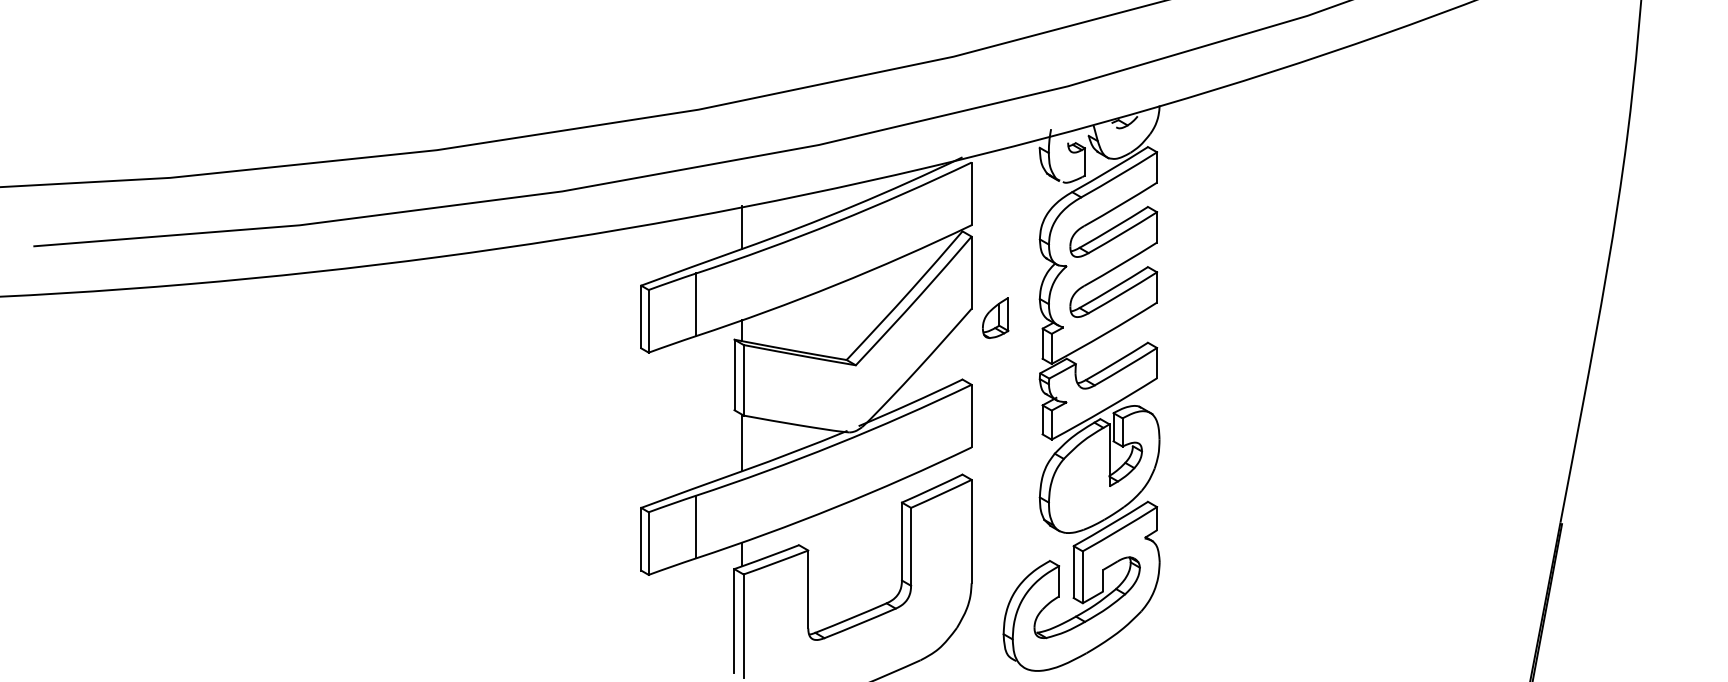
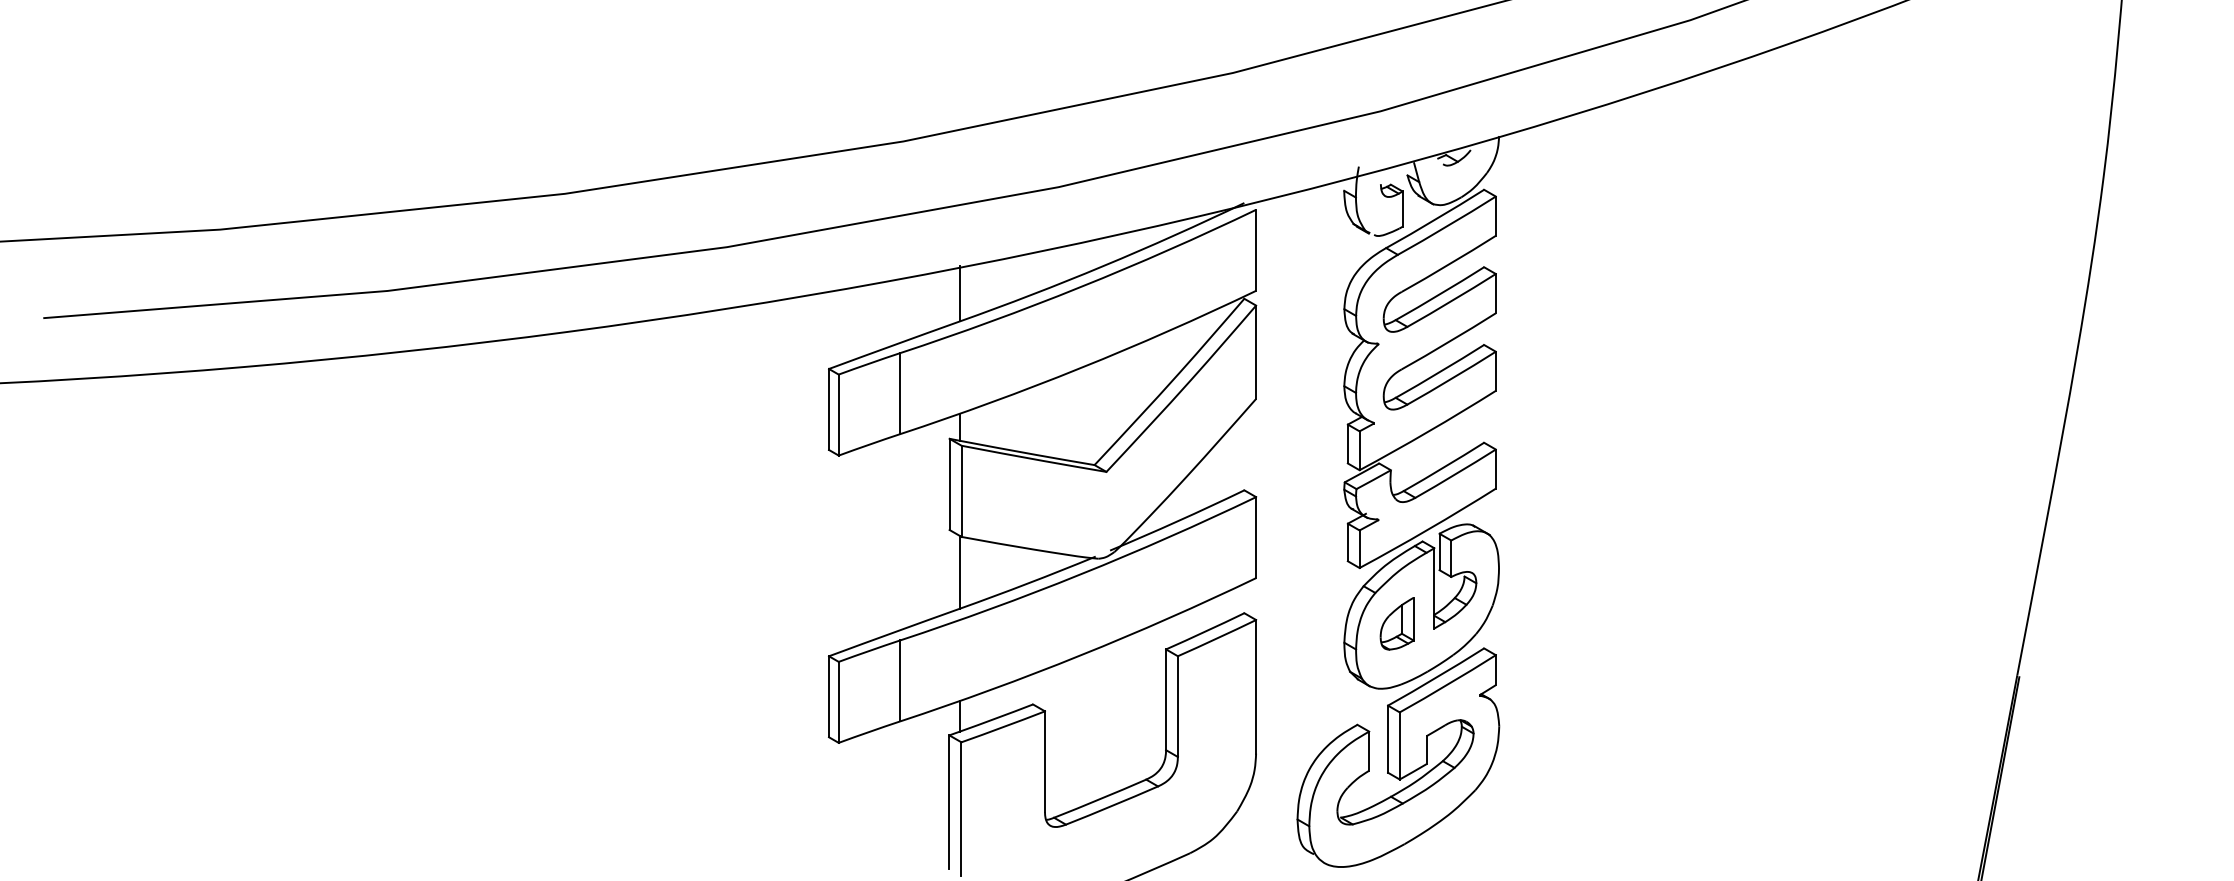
part: (995, 317) -> (1396, 623), moved

